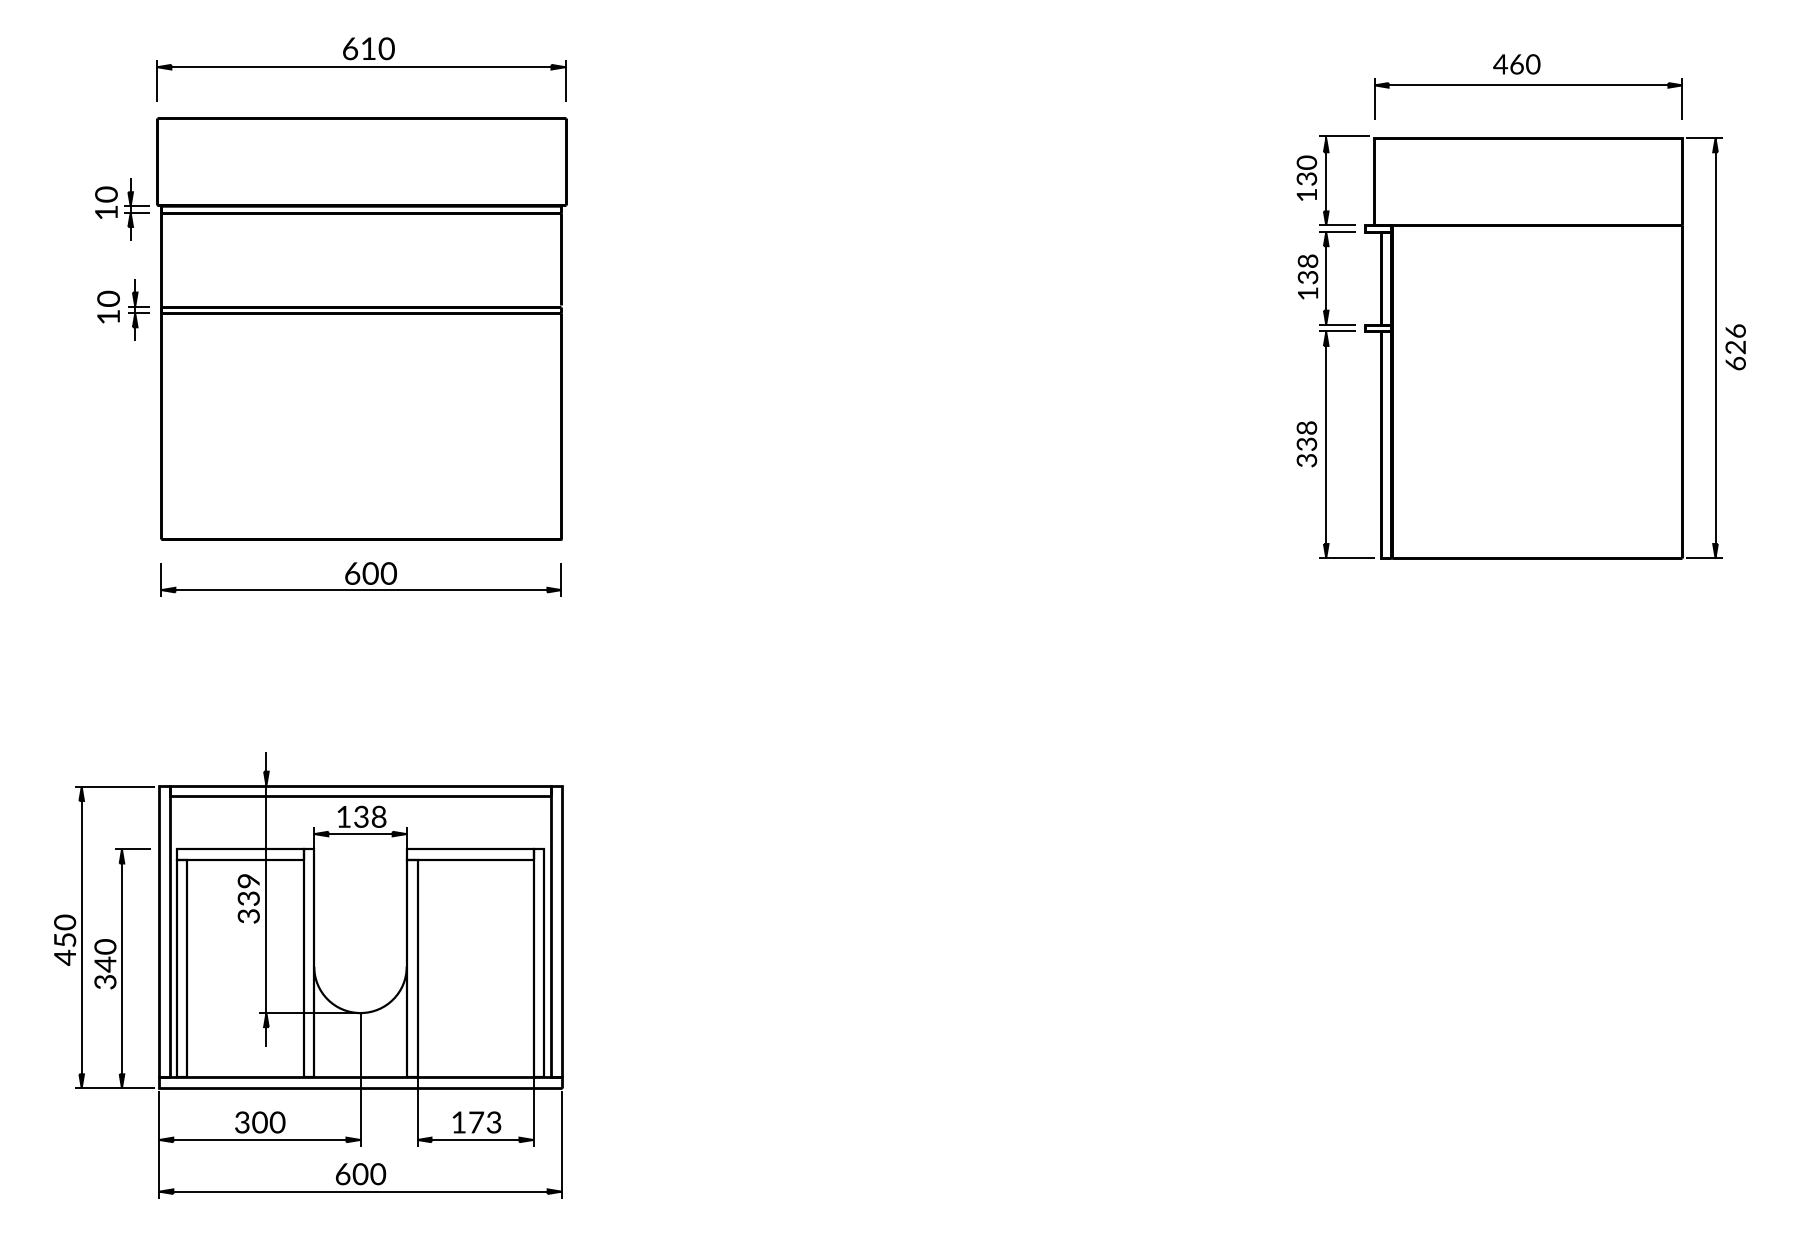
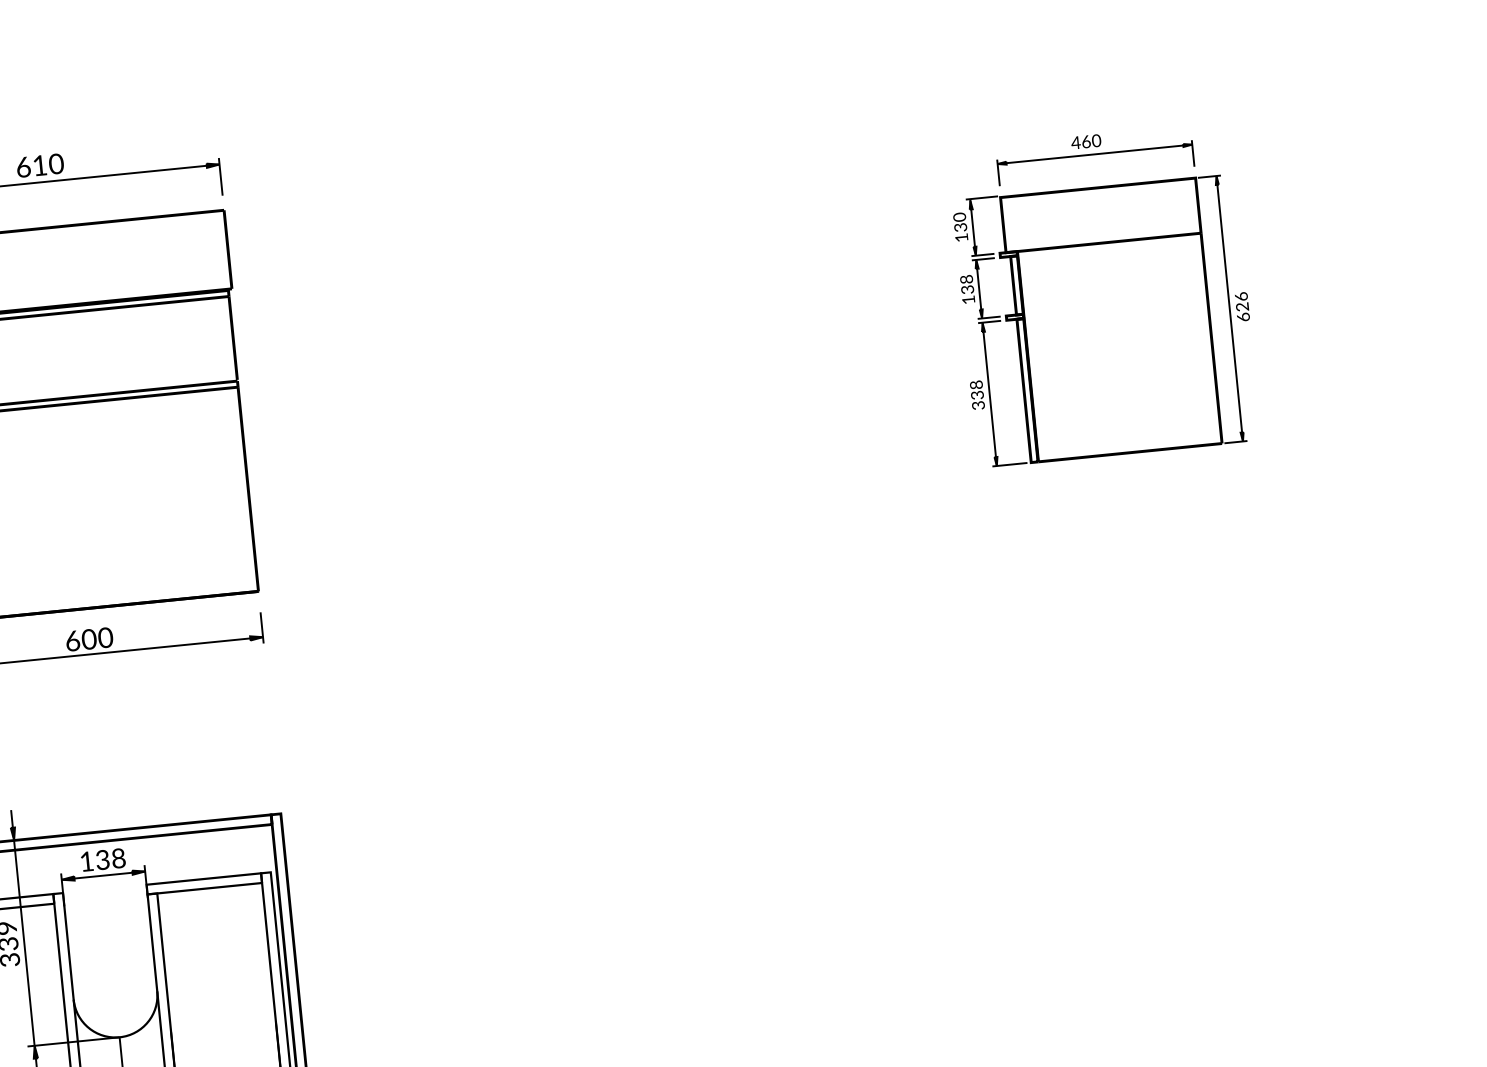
part: (1520, 306) -> (1103, 294), size x0.7

